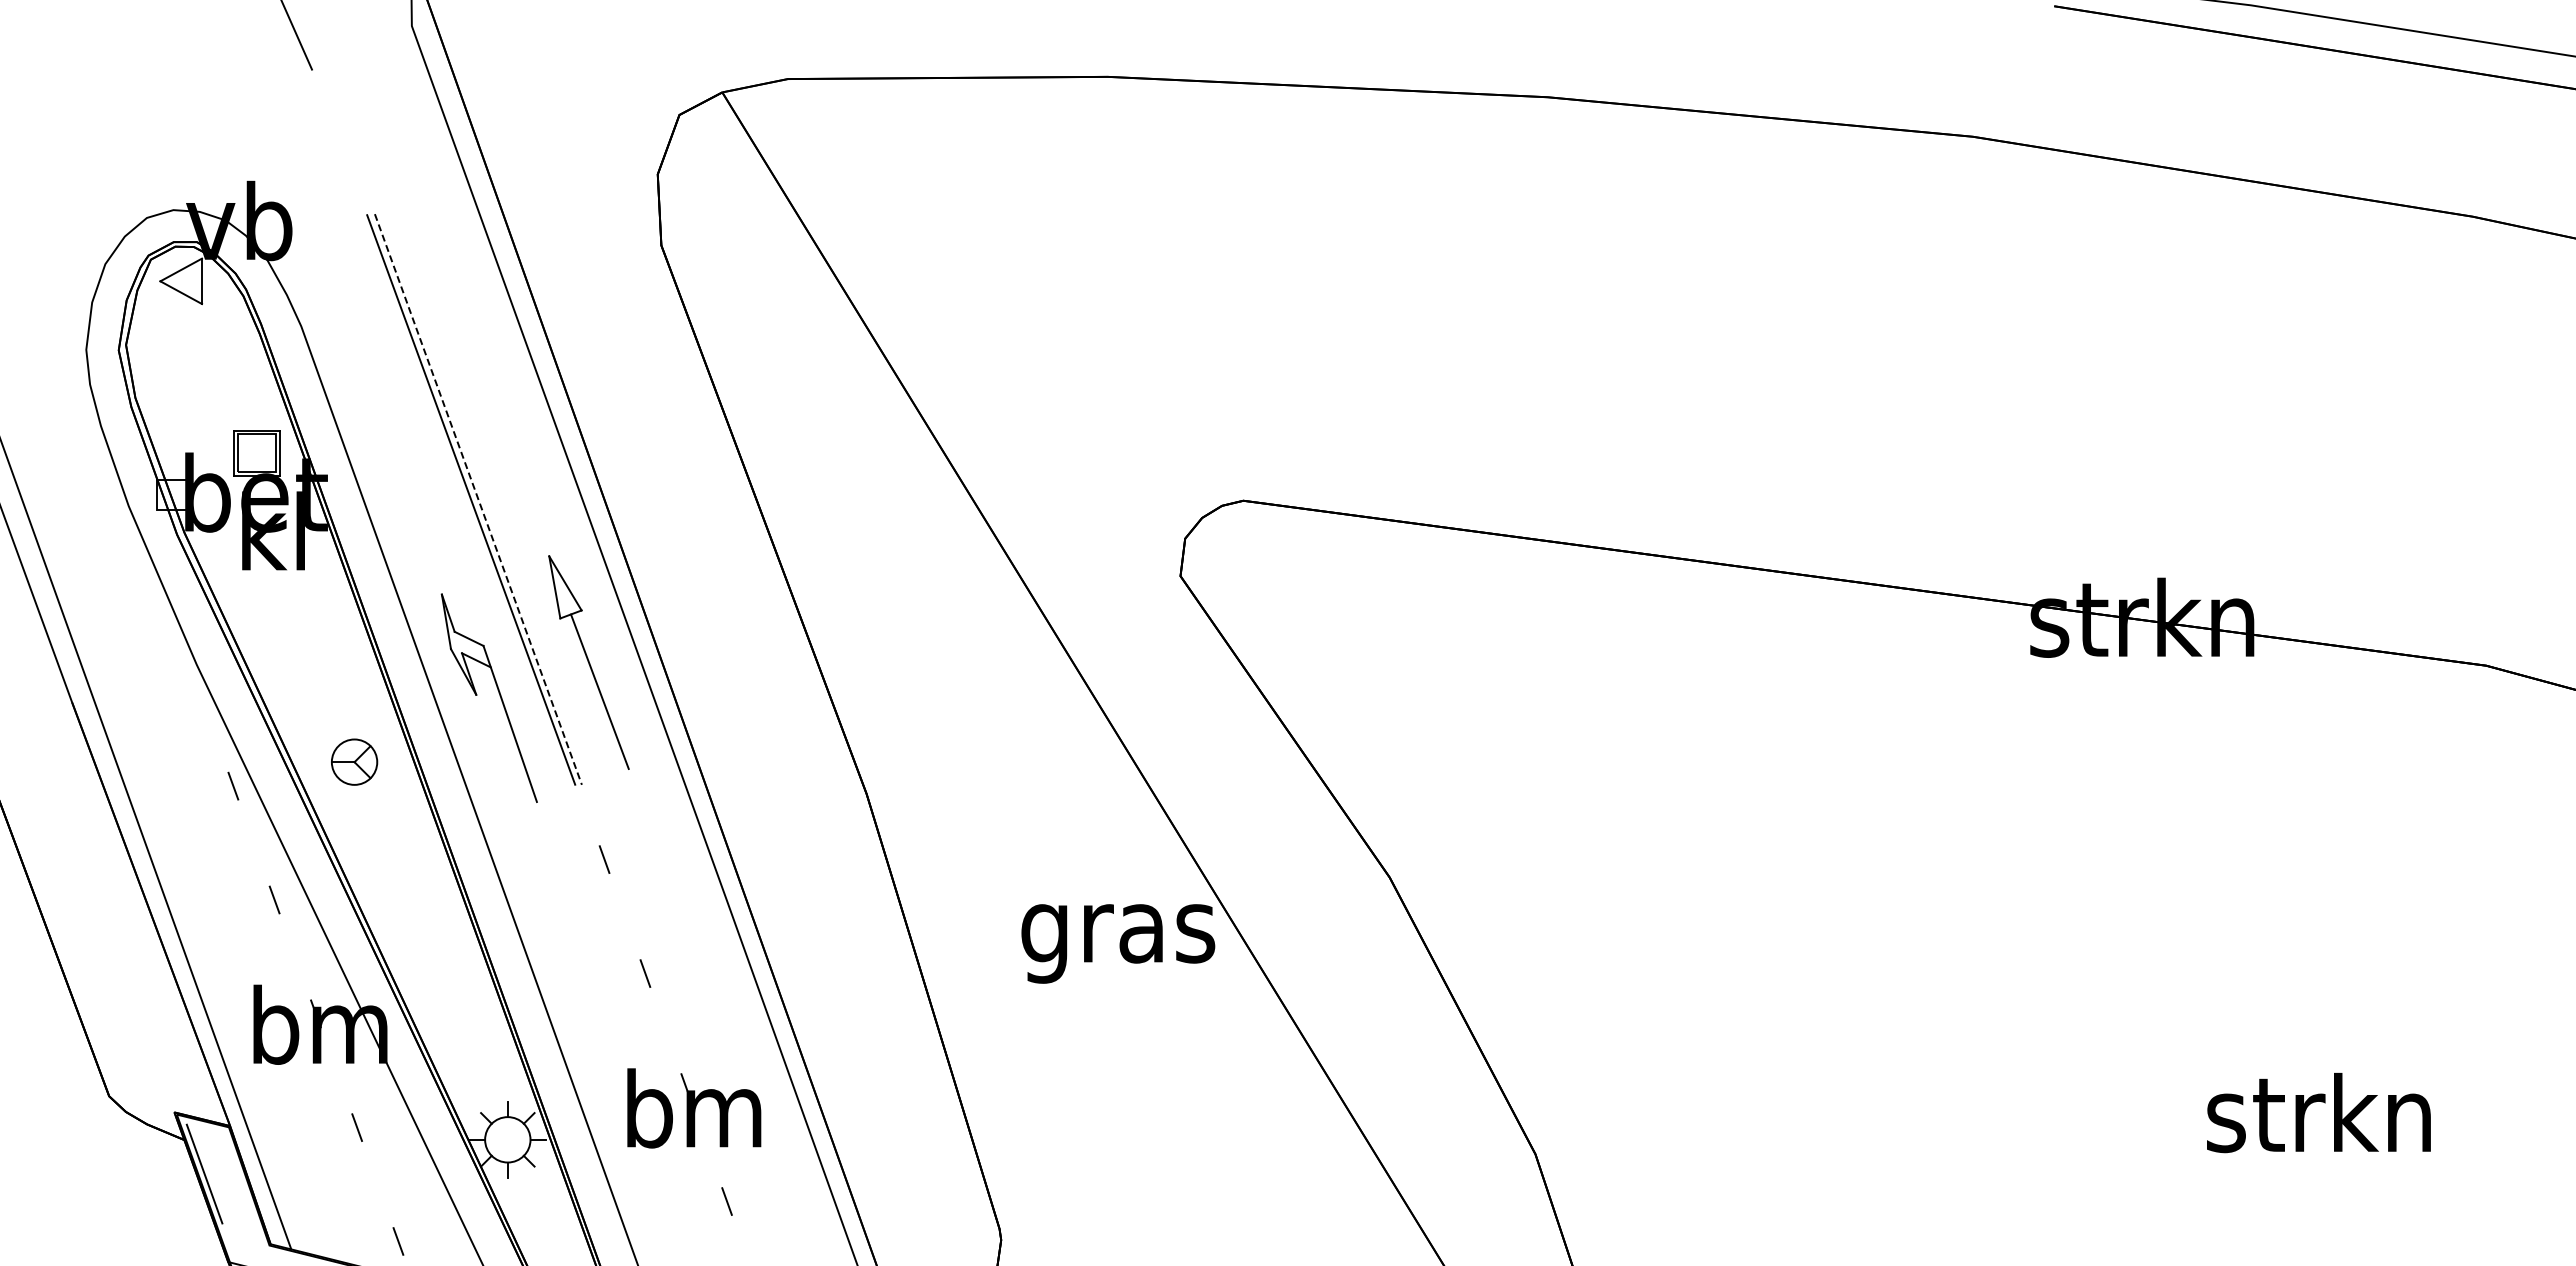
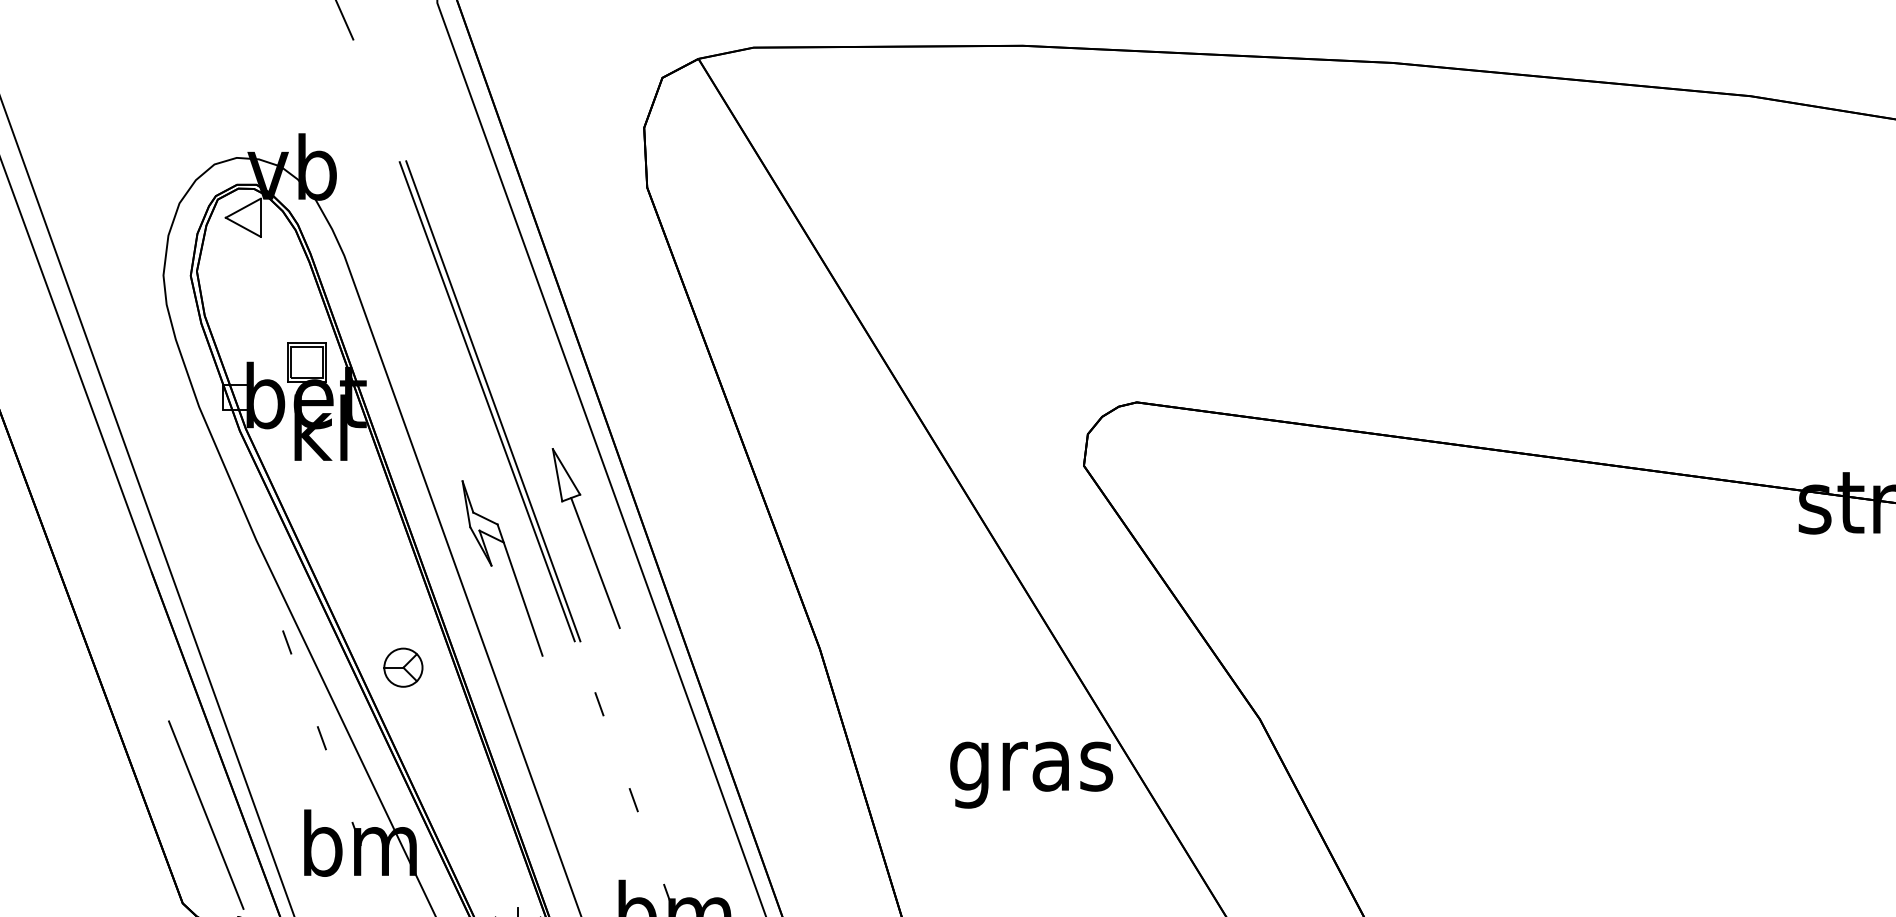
line: (478, 499) -> (493, 401), dashed -> solid
part: (354, 761) -> (403, 667), moved
line: (136, 989) -> (205, 813), added

